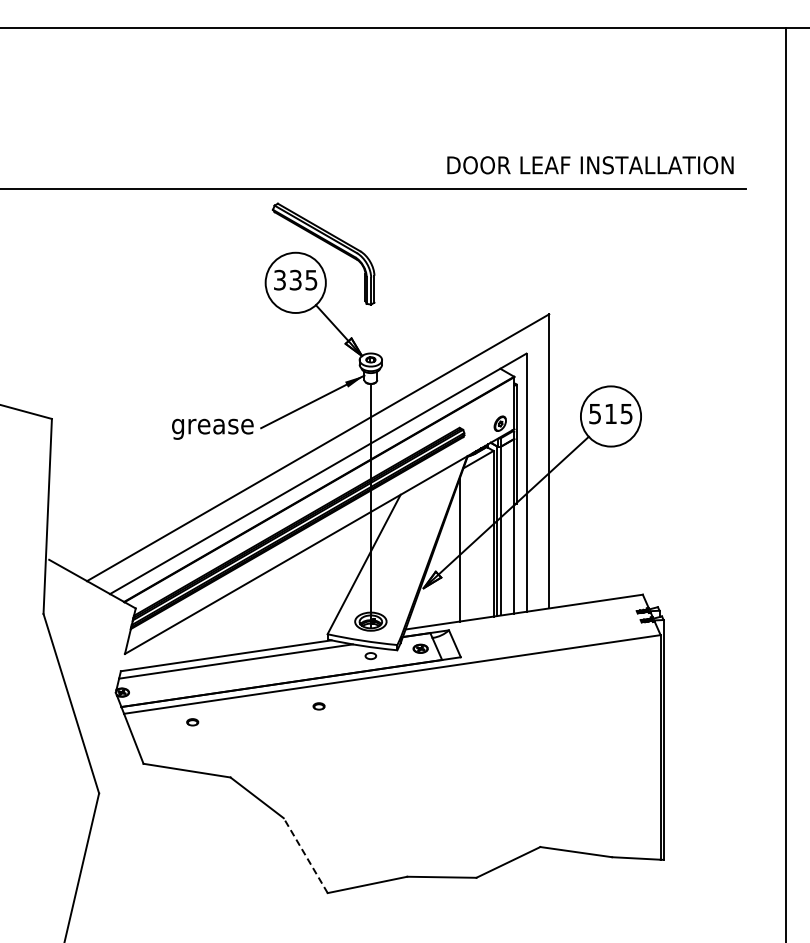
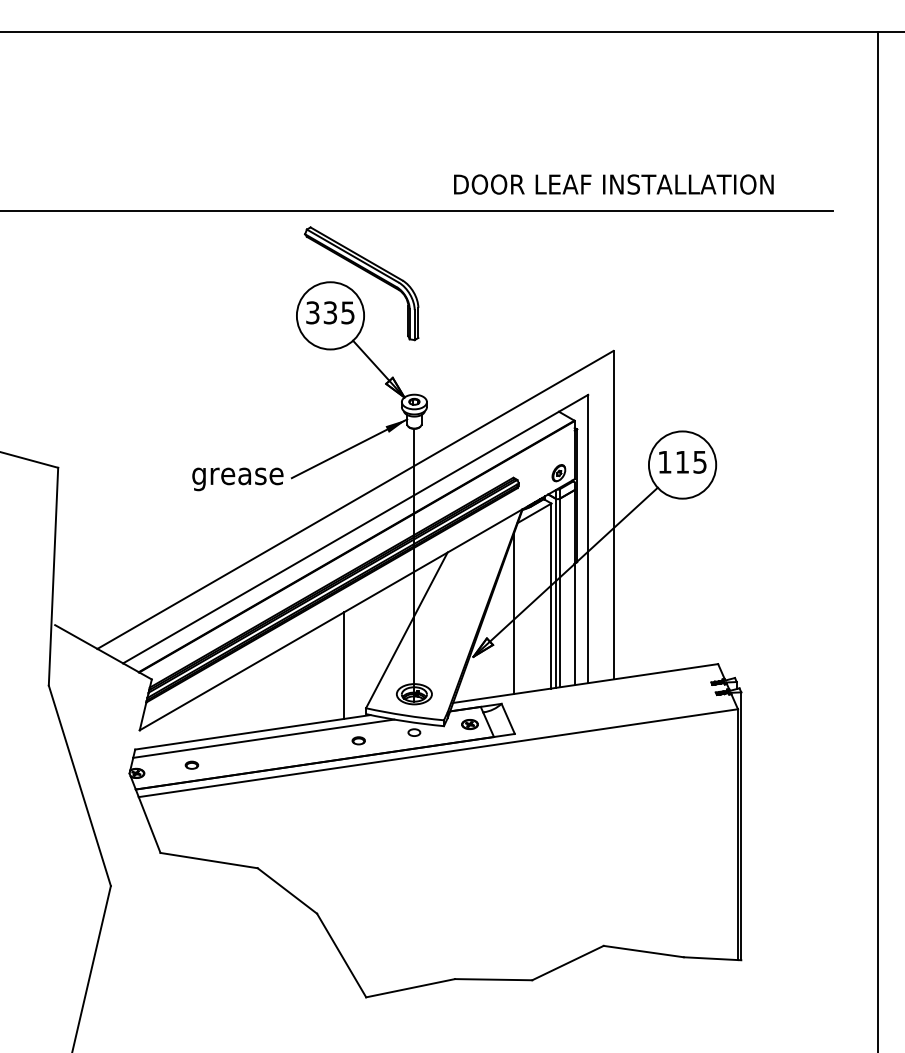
text: (590, 165) -> (613, 184), moved
text: (594, 414) -> (664, 462), 515 -> 115
line: (307, 595) -> (343, 664), added
part: (318, 706) -> (358, 740), moved
part: (192, 722) -> (191, 765), moved
line: (305, 855) -> (341, 955), dashed -> solid

